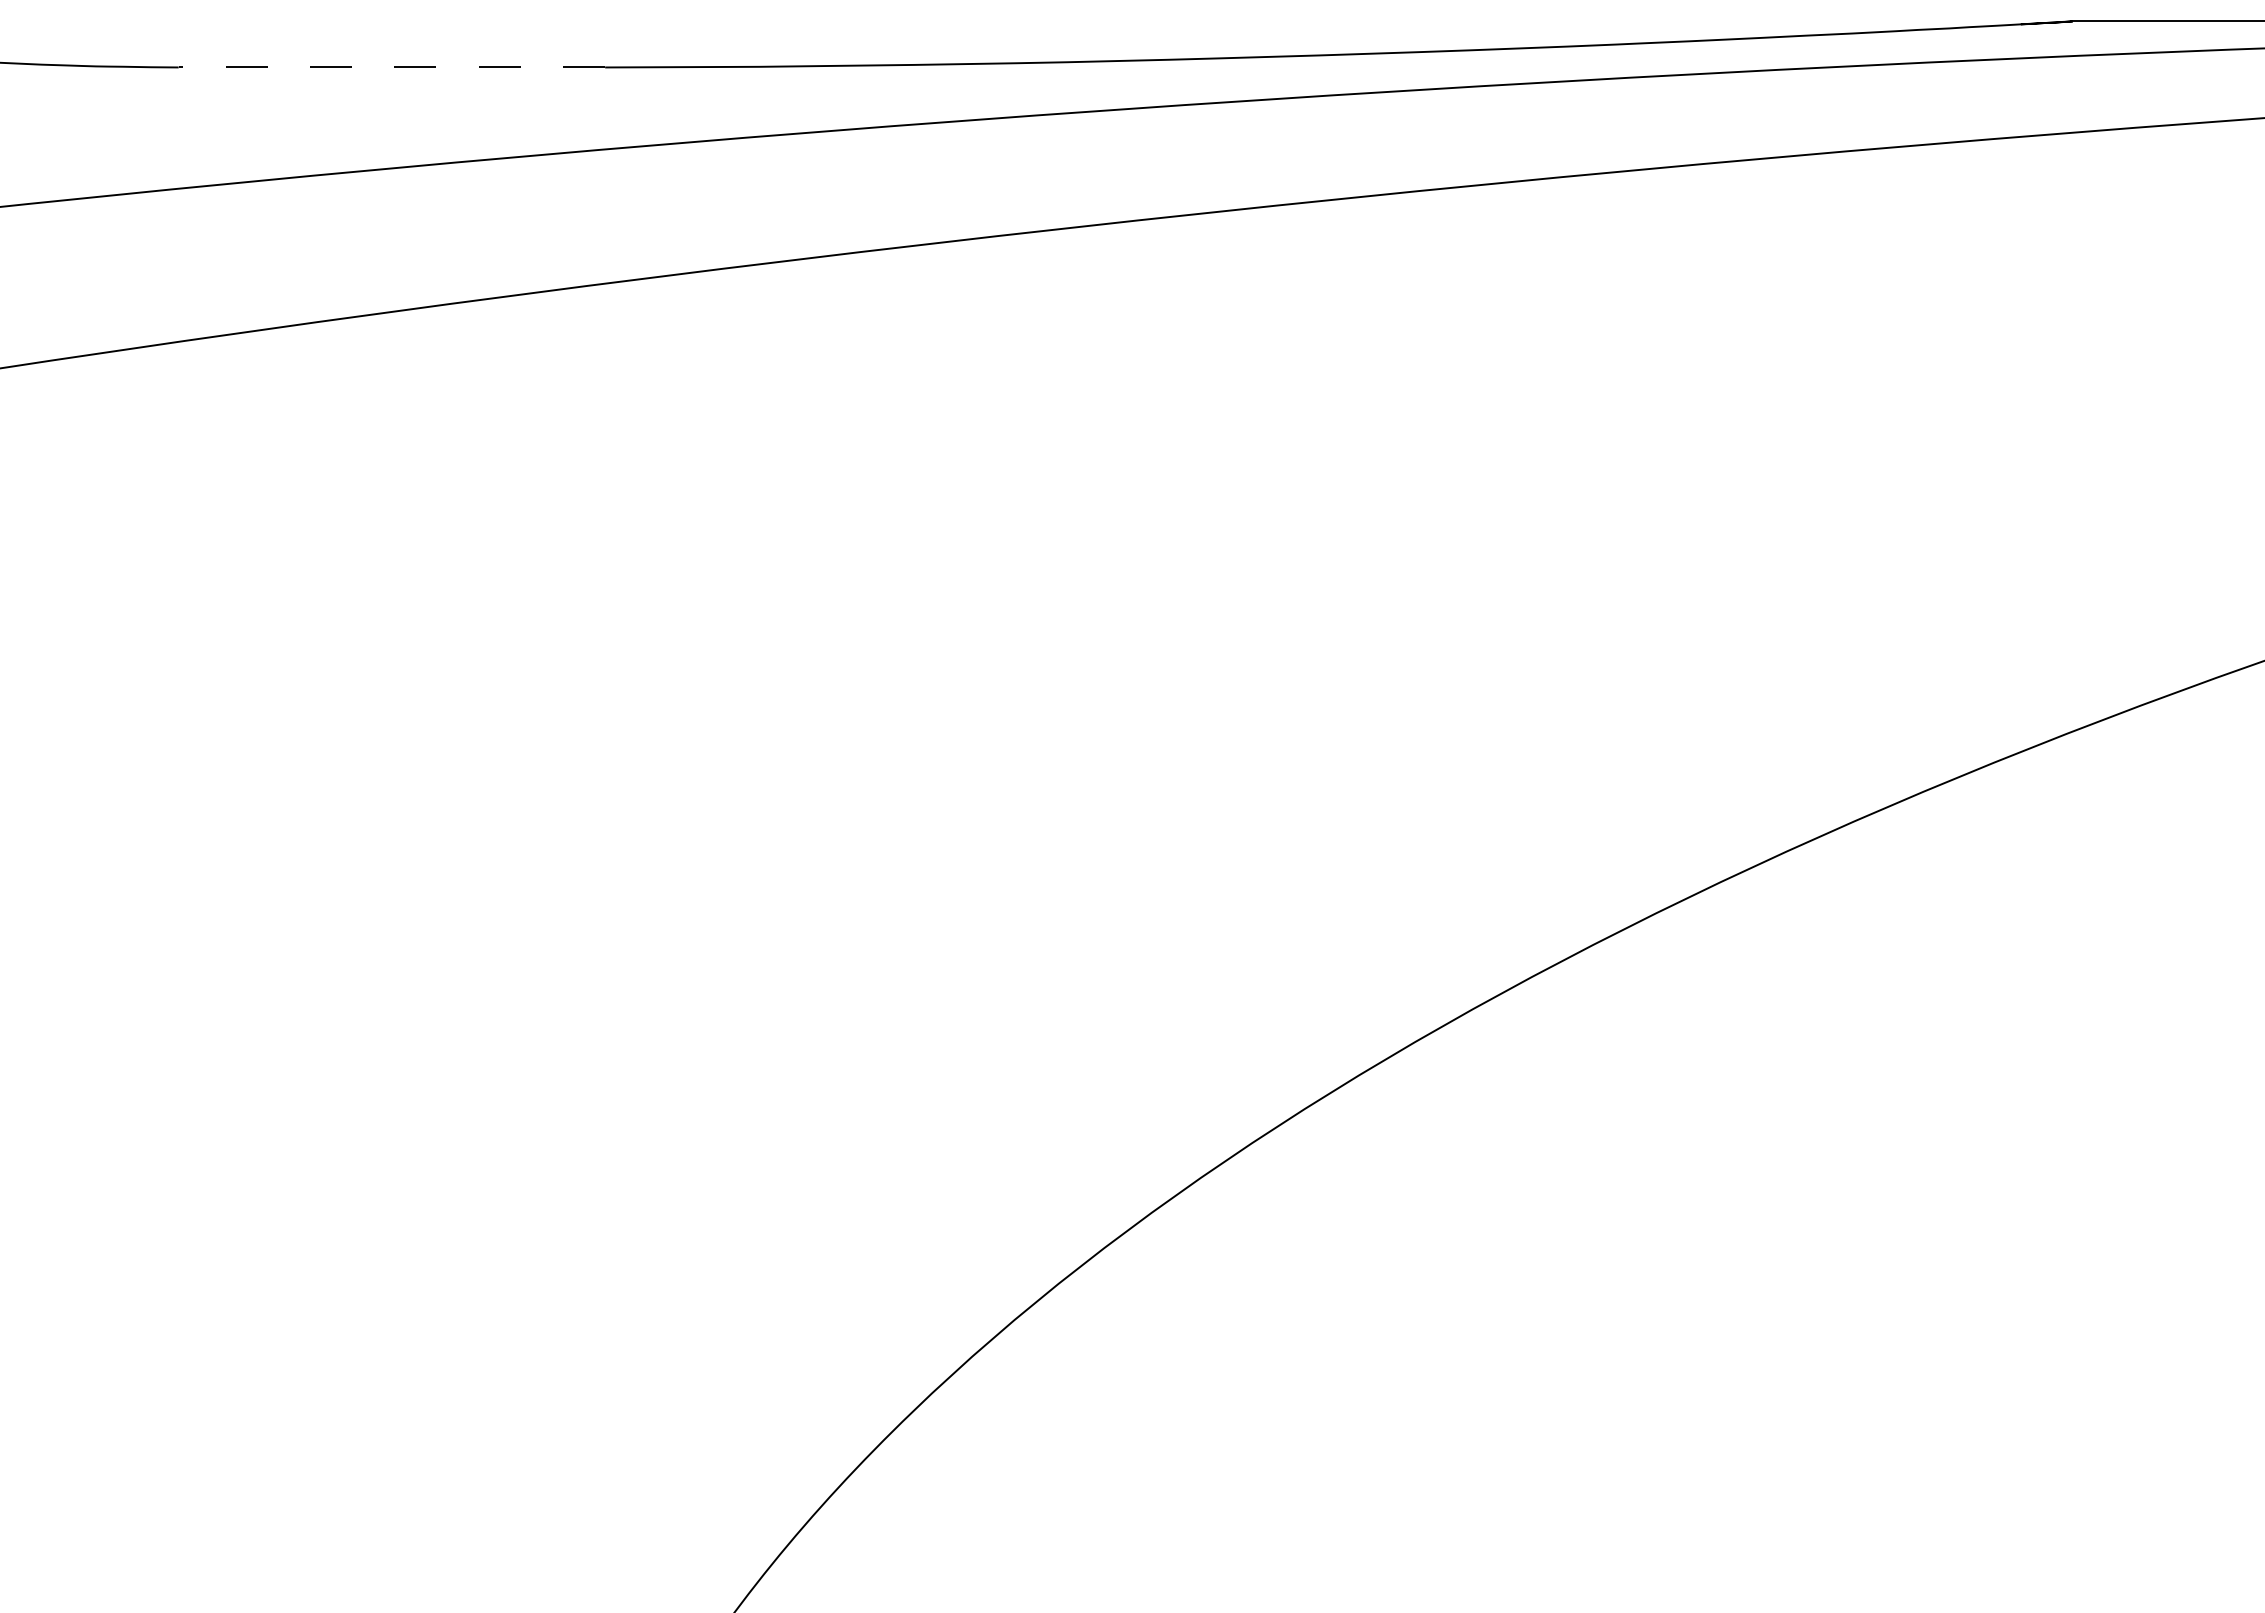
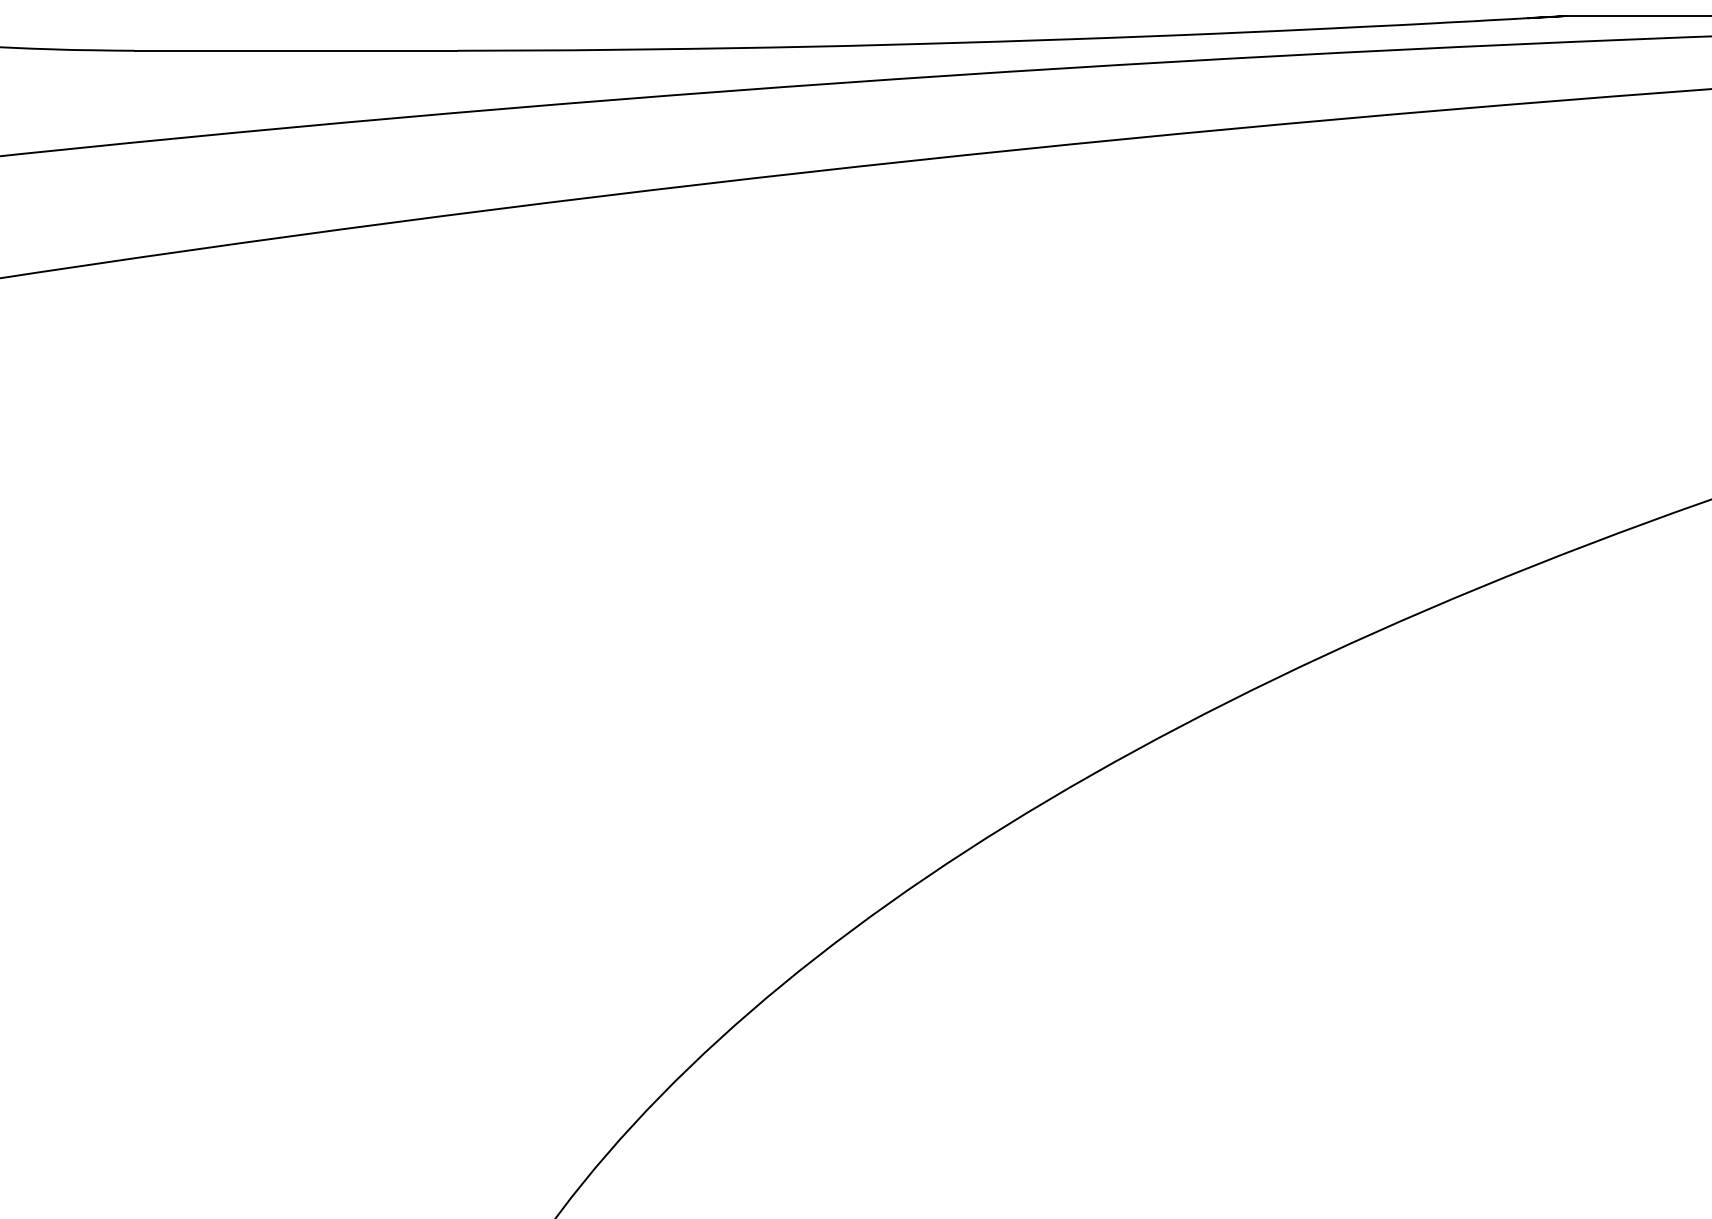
line: (391, 67) -> (295, 50), dashed -> solid

